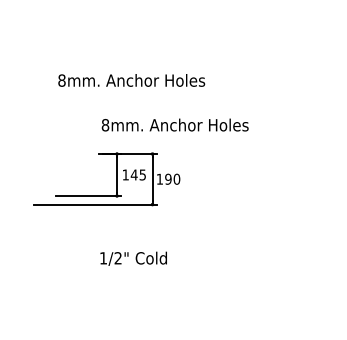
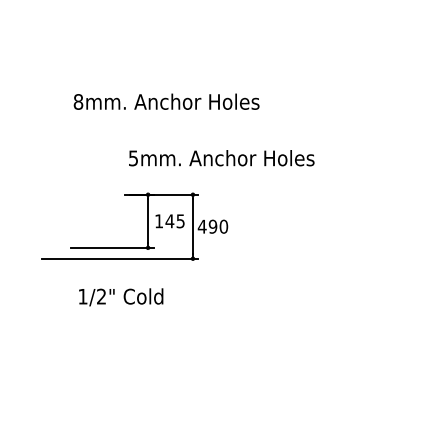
text: (105, 125) -> (133, 158), 8mm. -> 5mm.
text: (159, 179) -> (201, 226), 190 -> 490
text: (133, 258) -> (121, 297), moved

